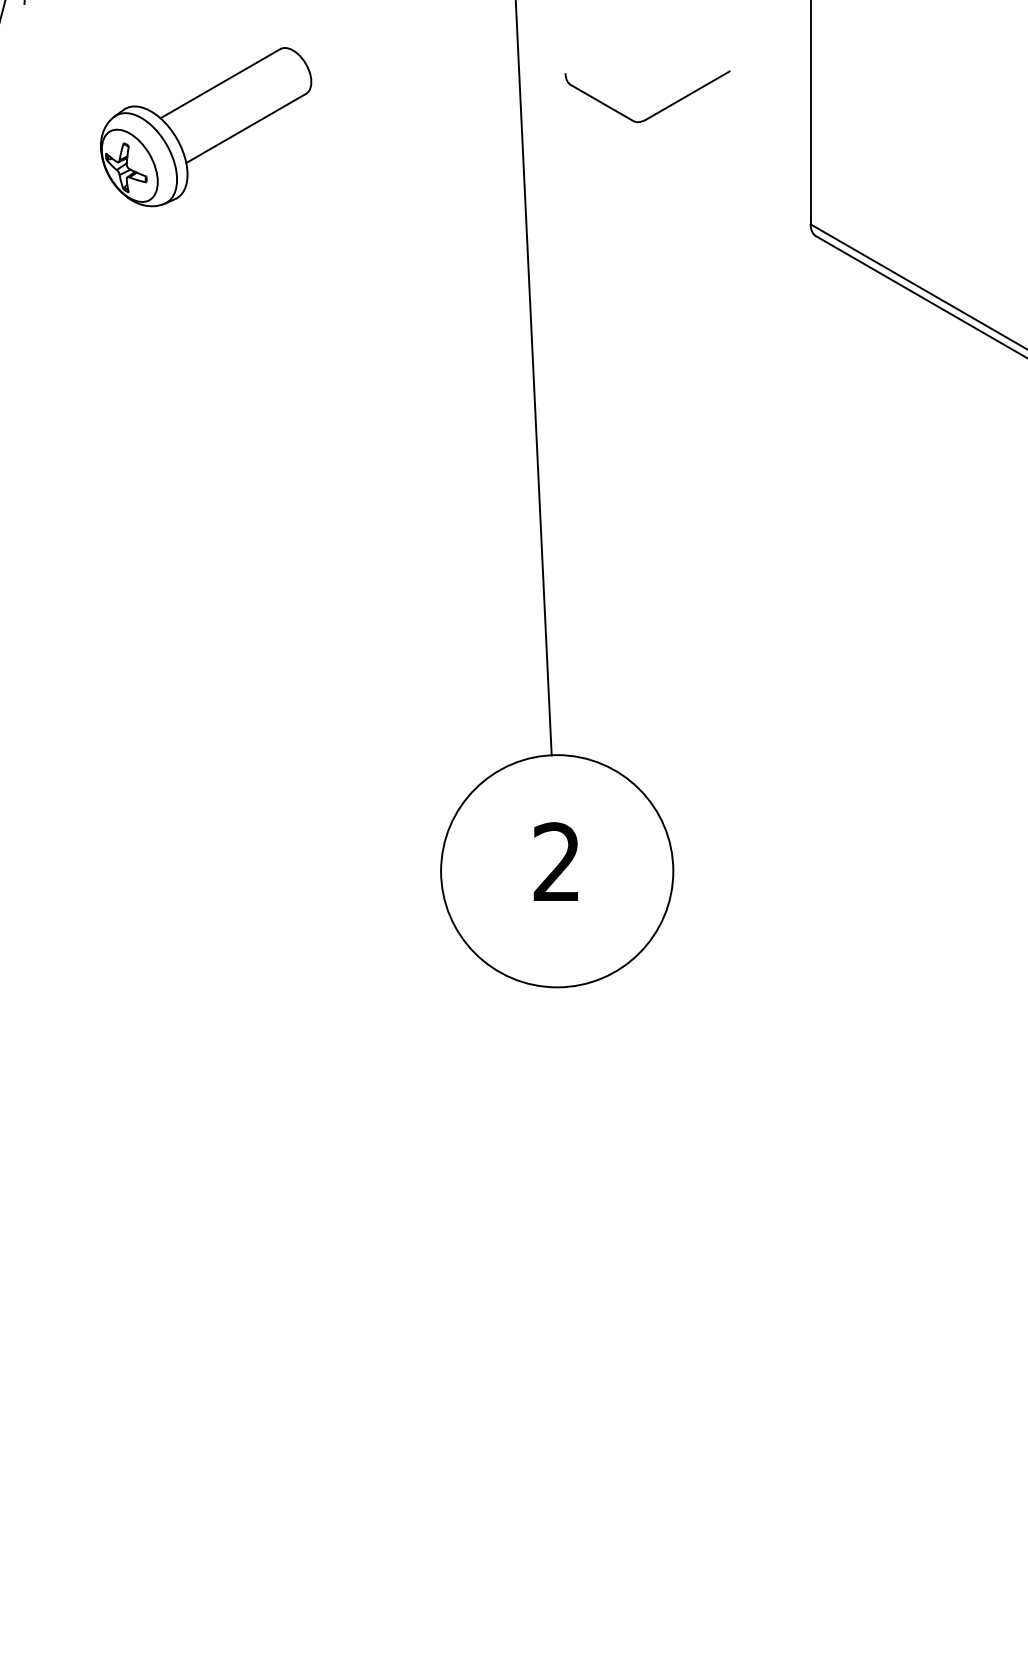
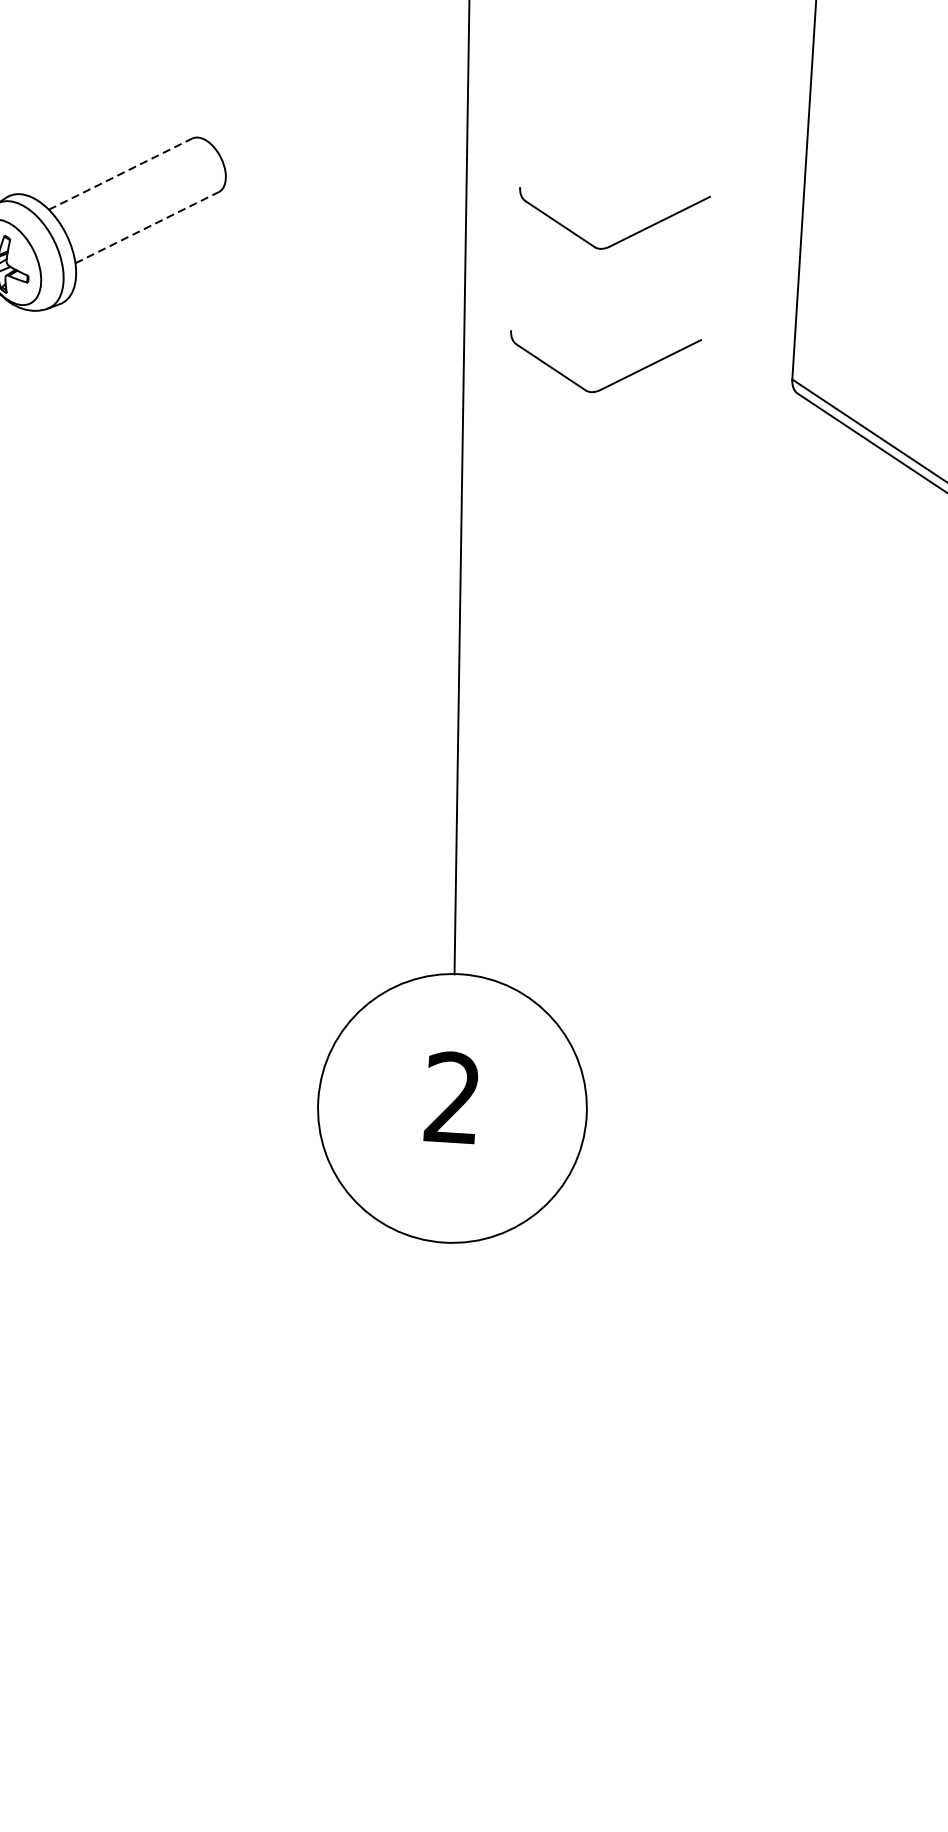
line: (220, 83) -> (120, 173), solid -> dashed
line: (246, 128) -> (147, 227), solid -> dashed
part: (656, 236) -> (613, 382), added

